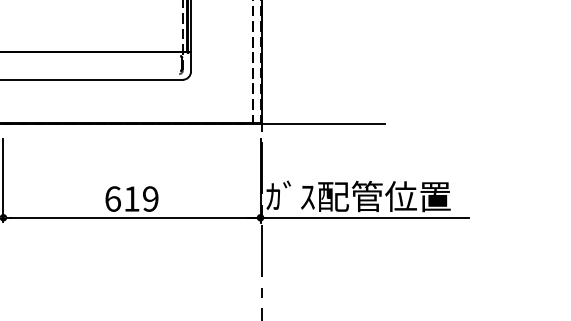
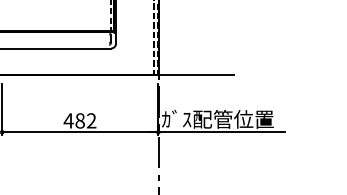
text: (130, 198) -> (79, 120), 619 -> 482

